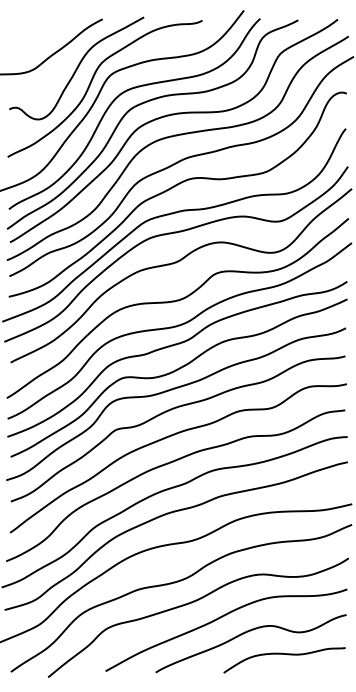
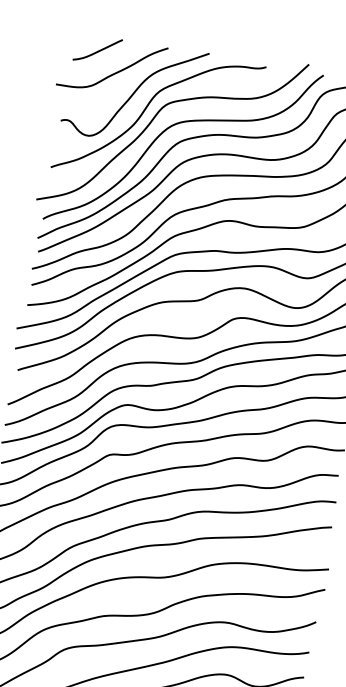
curve: (34, 33) -> (98, 50), added

